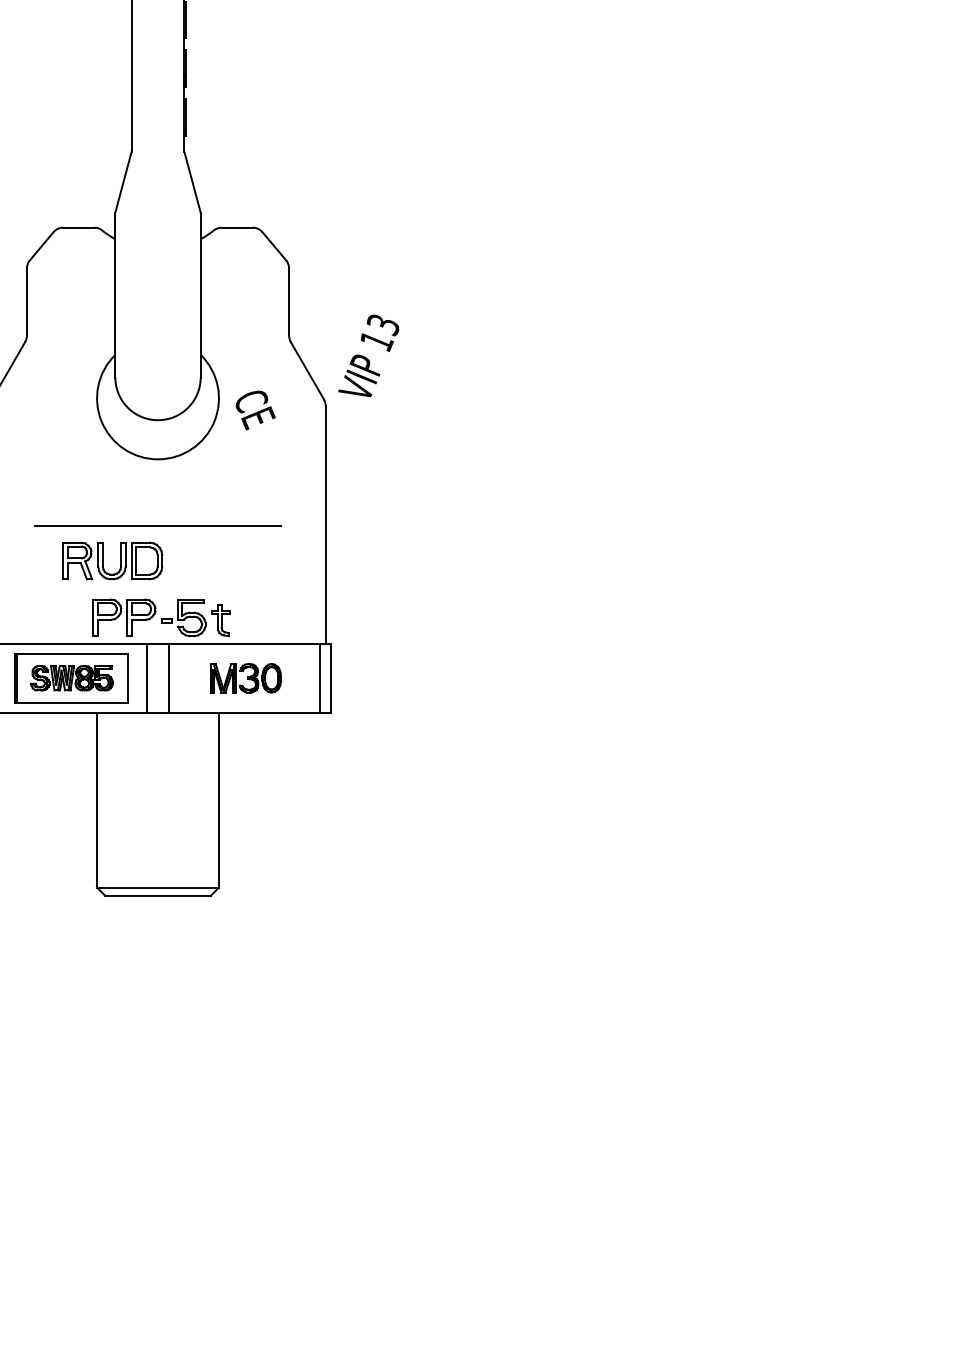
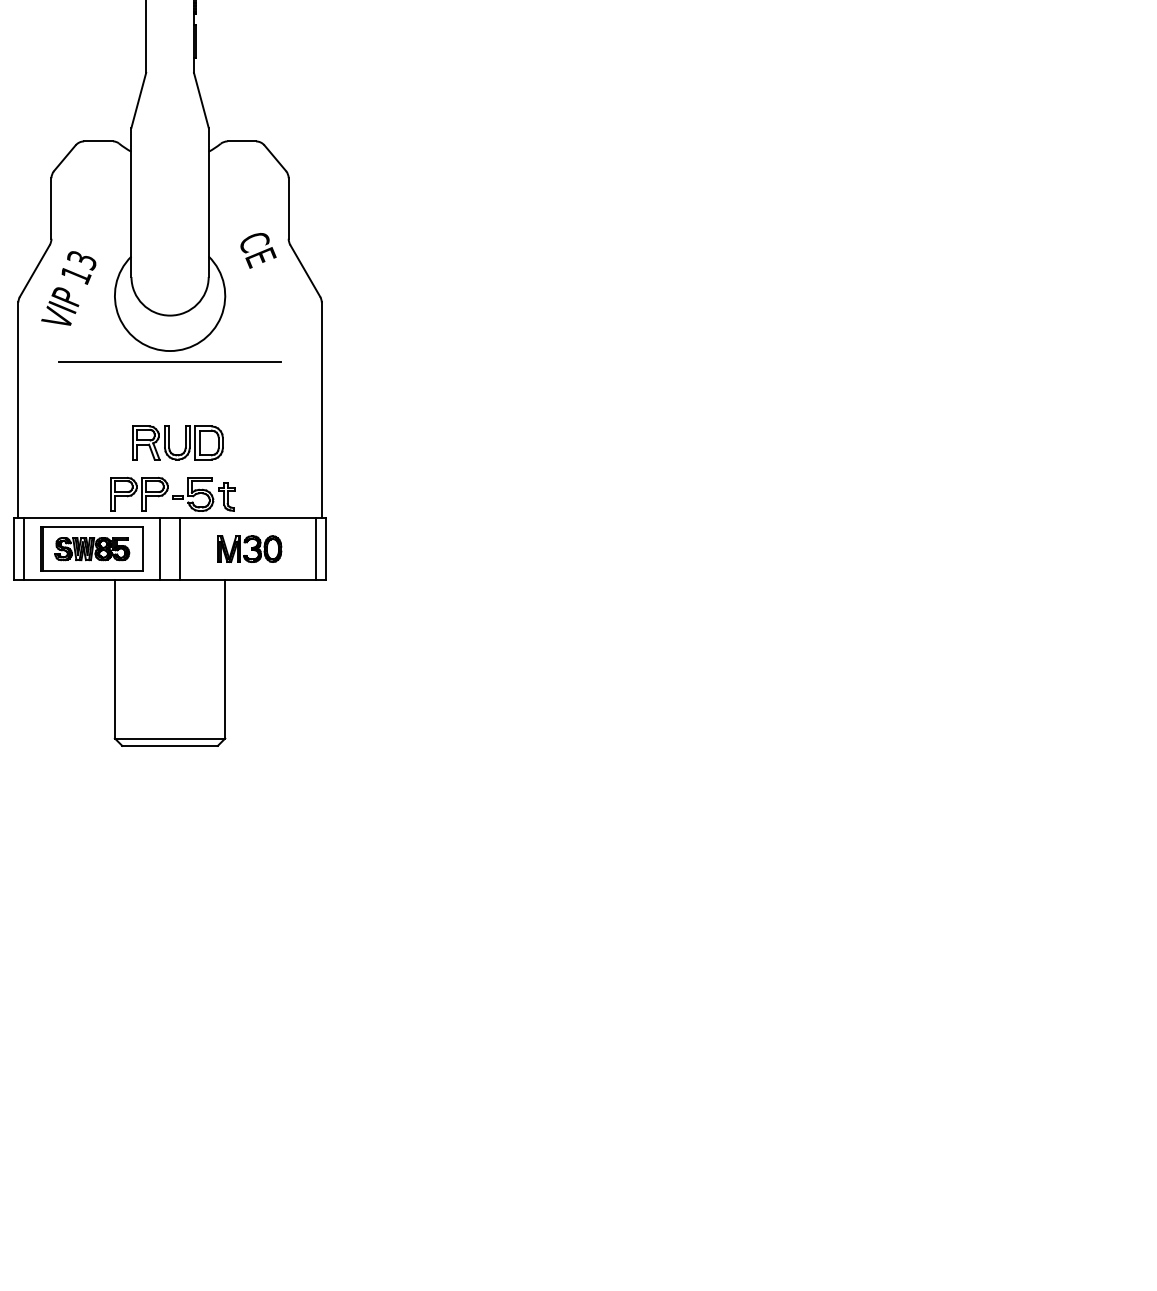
text: (368, 355) -> (68, 288), moved
text: (255, 410) -> (258, 250), moved
line: (157, 525) -> (169, 361), moved
part: (103, 560) -> (169, 442), moved

